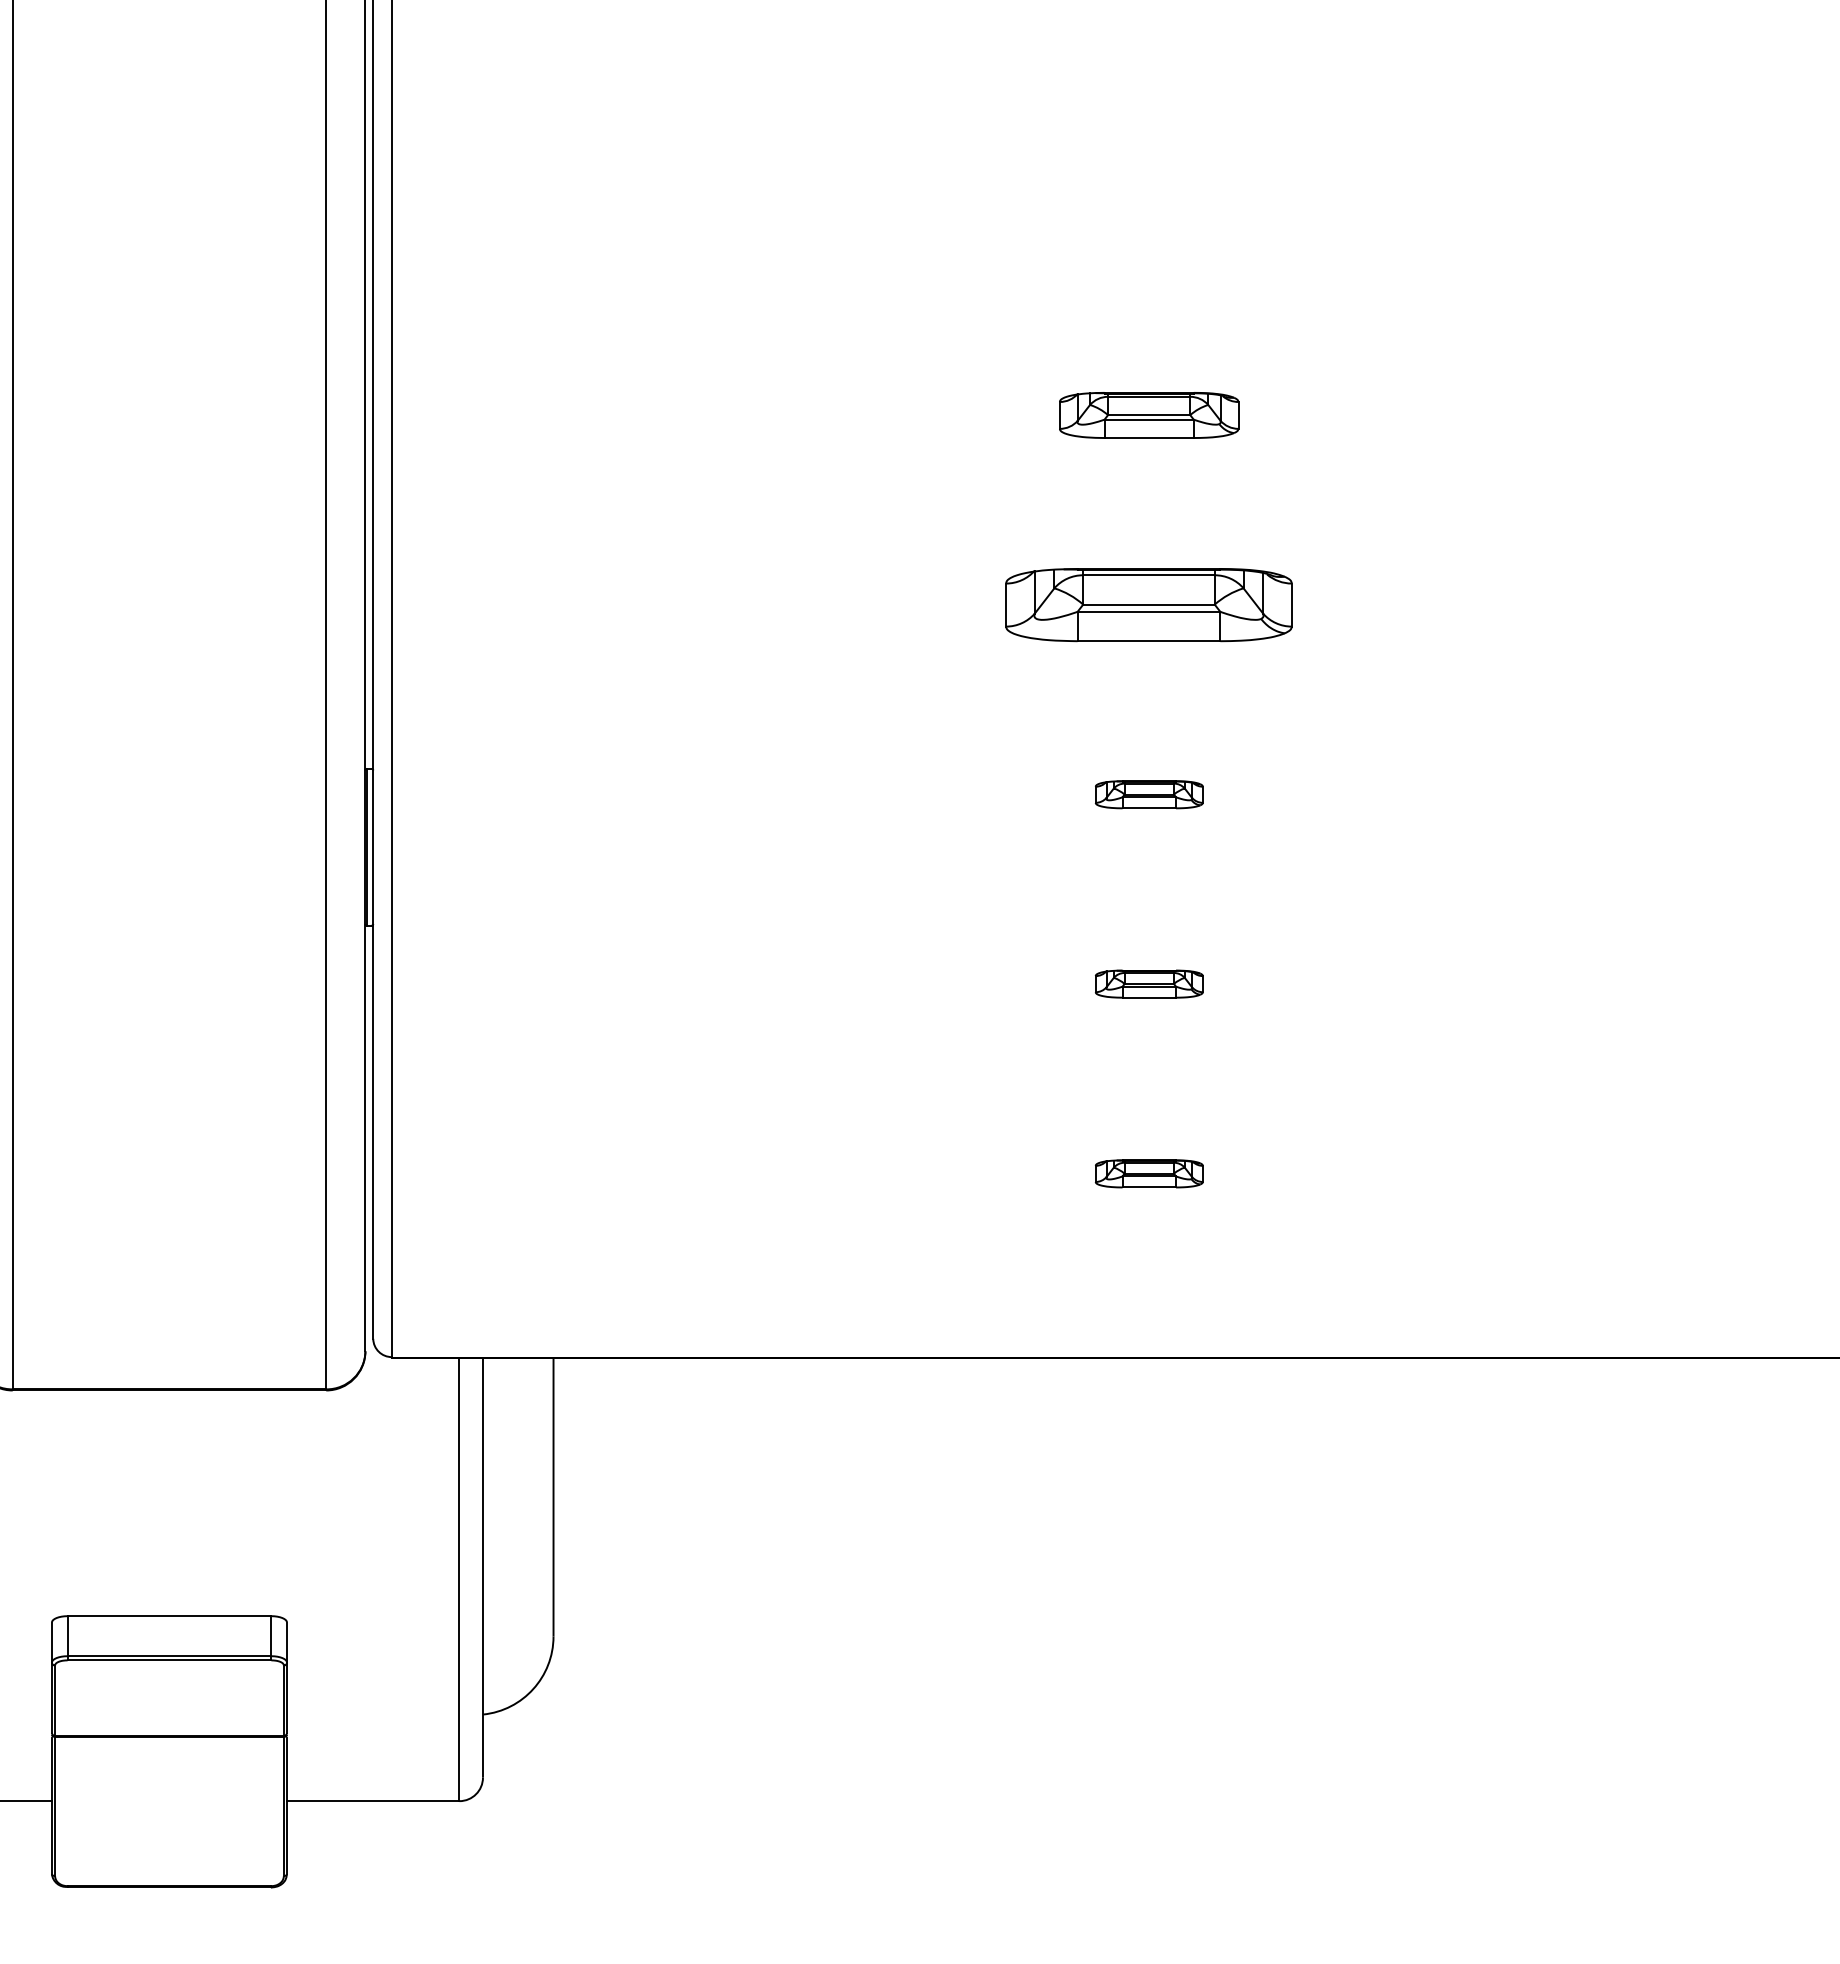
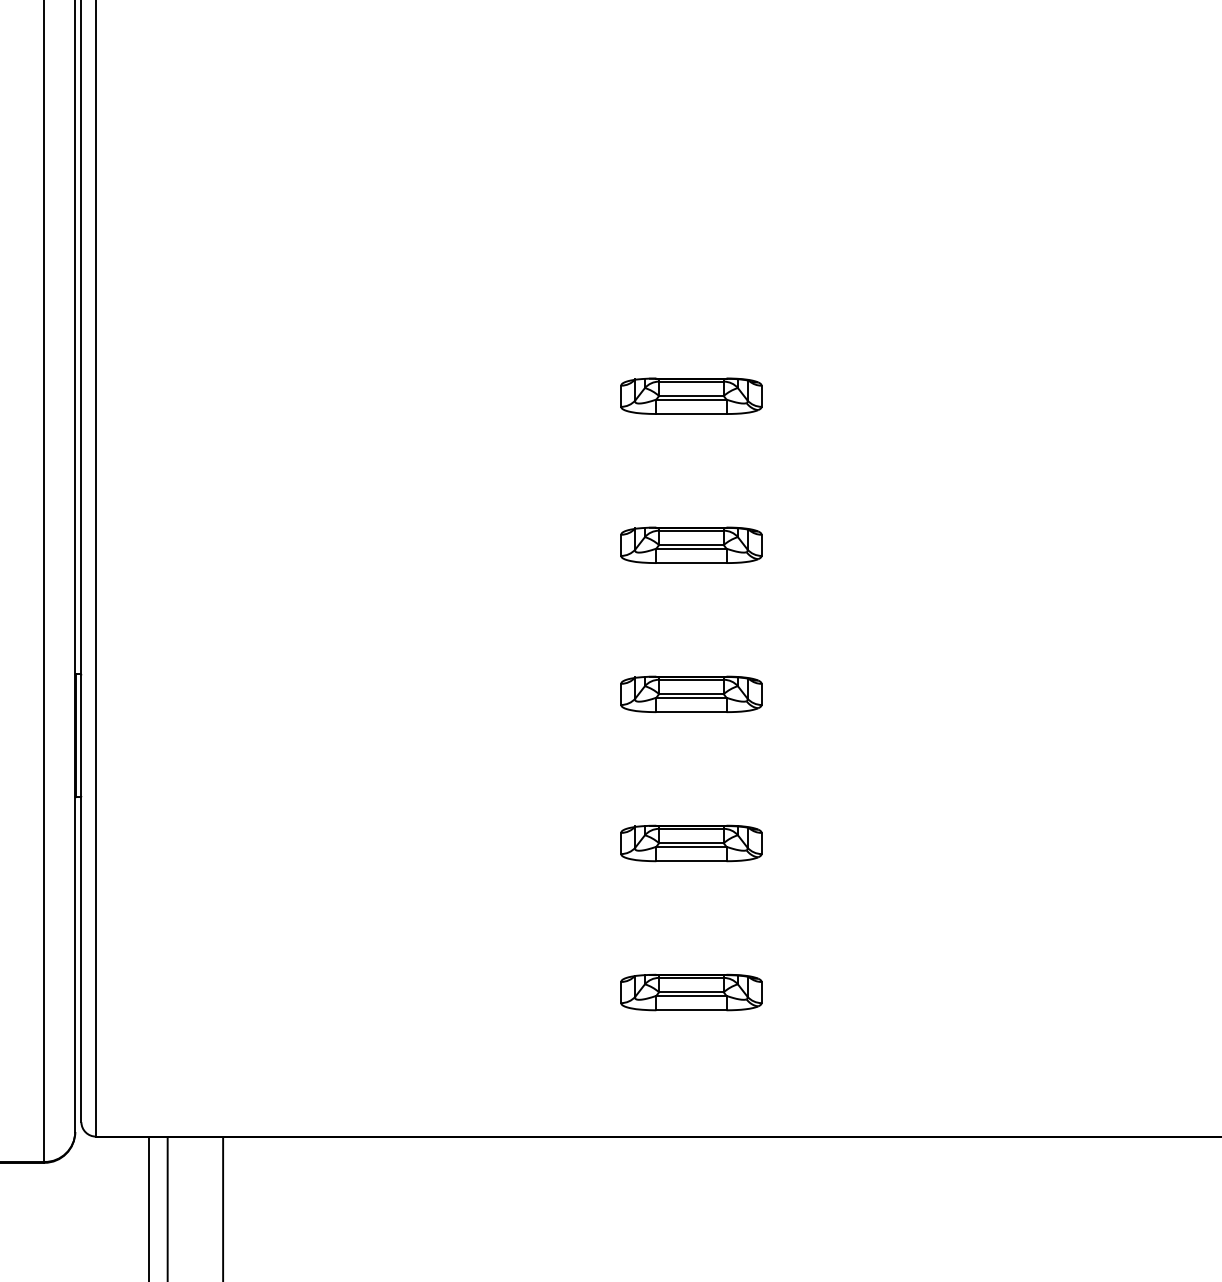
part: (1149, 604) -> (691, 544), size x0.62
part: (1149, 794) -> (691, 694), size x1.67
part: (1149, 983) -> (691, 842), size x1.67
part: (1149, 1173) -> (691, 992), size x1.67

